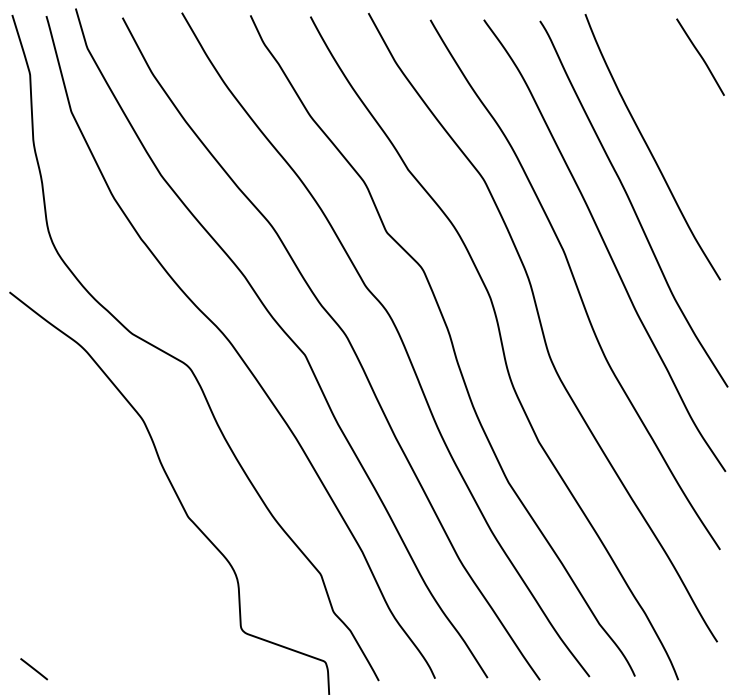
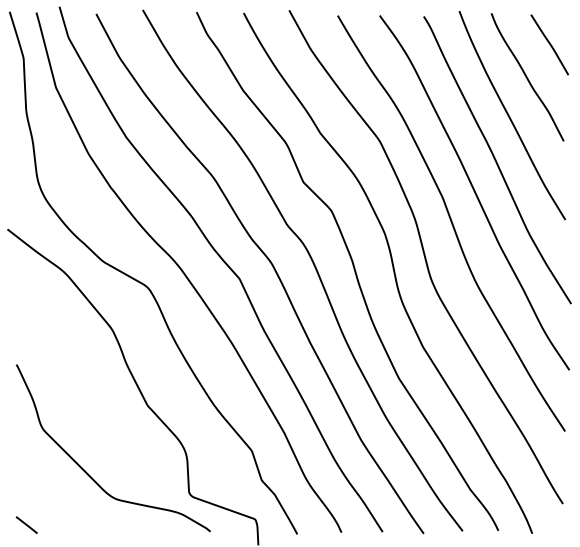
curve: (672, 98) -> (527, 77), added
curve: (111, 602) -> (87, 472), added

